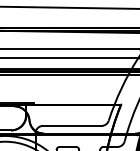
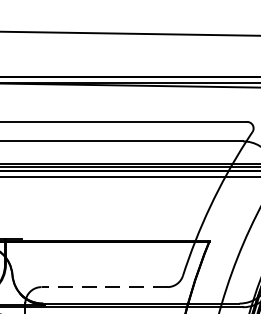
line: (71, 125) -> (102, 286), solid -> dashed

